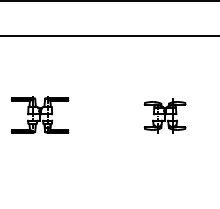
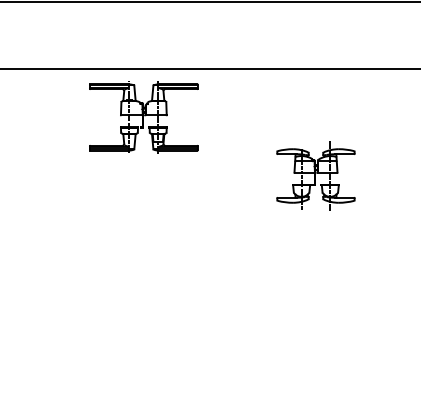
part: (40, 114) -> (144, 115), moved
part: (164, 115) -> (314, 175), moved

